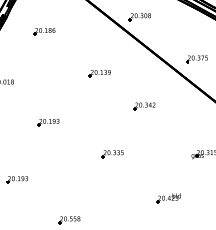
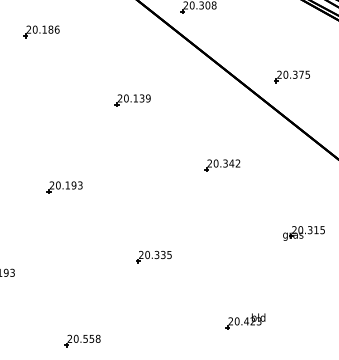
part: (144, 106) -> (222, 165), moved
part: (48, 122) -> (64, 187), moved
part: (112, 154) -> (153, 257), moved
part: (168, 198) -> (245, 321), moved

